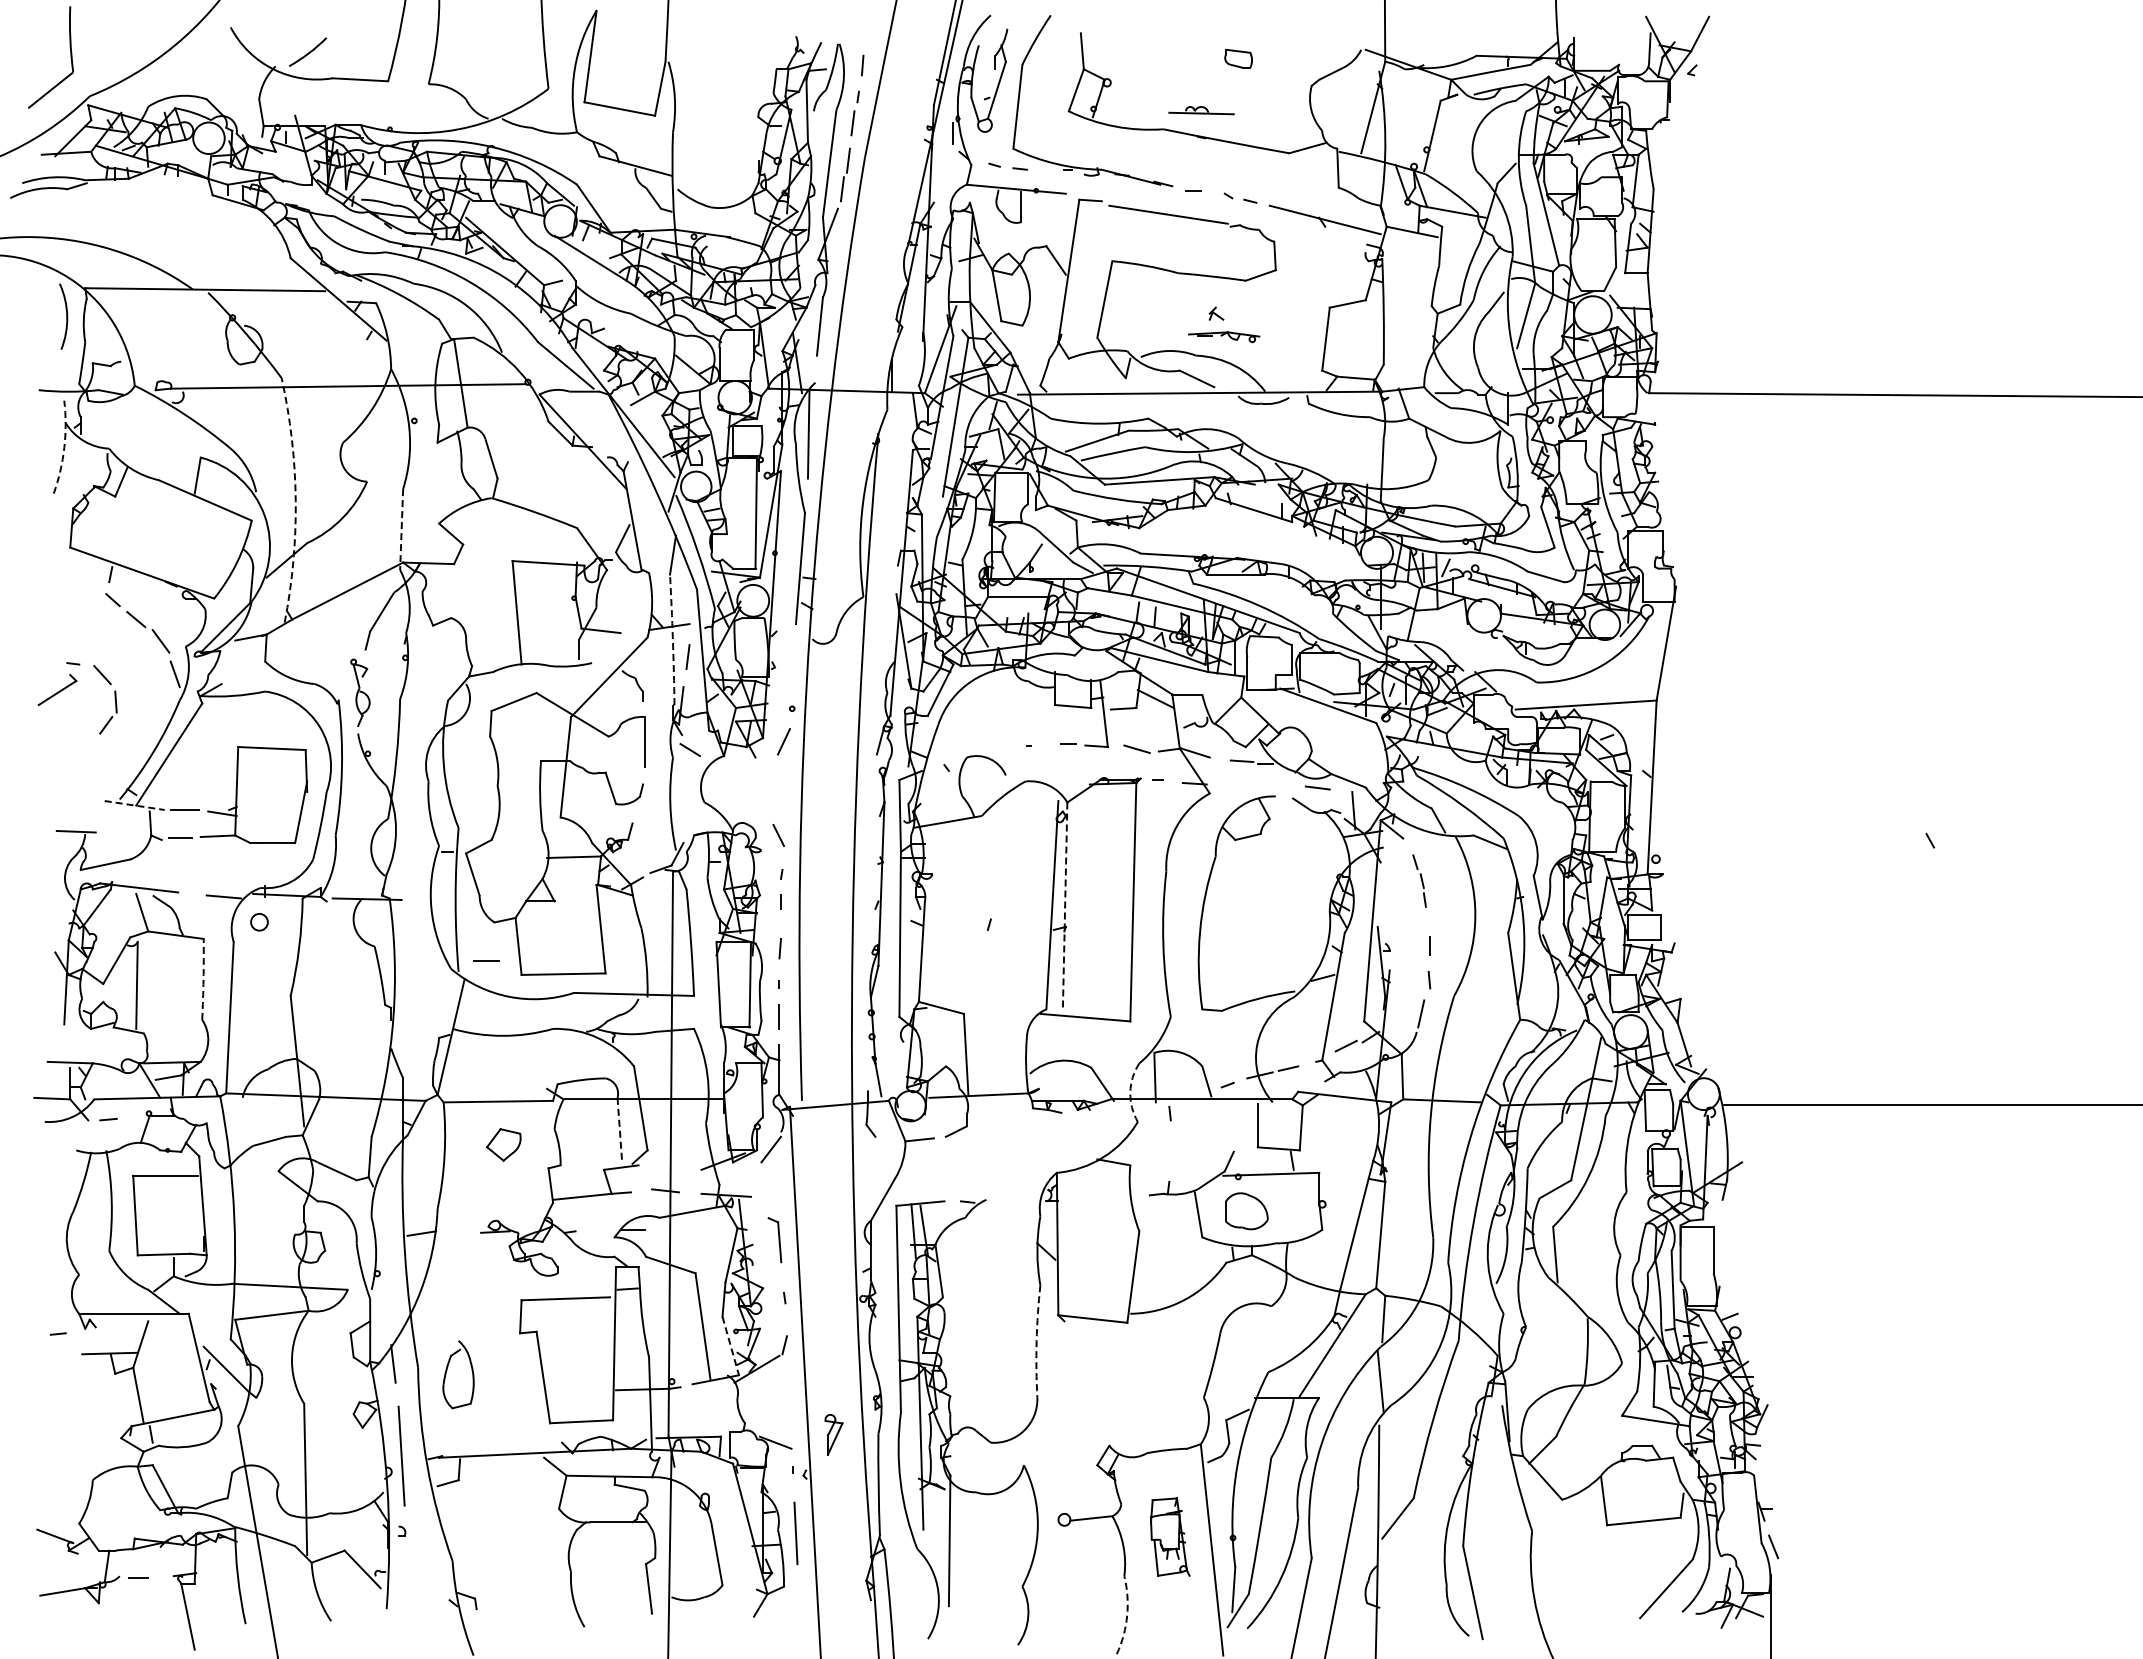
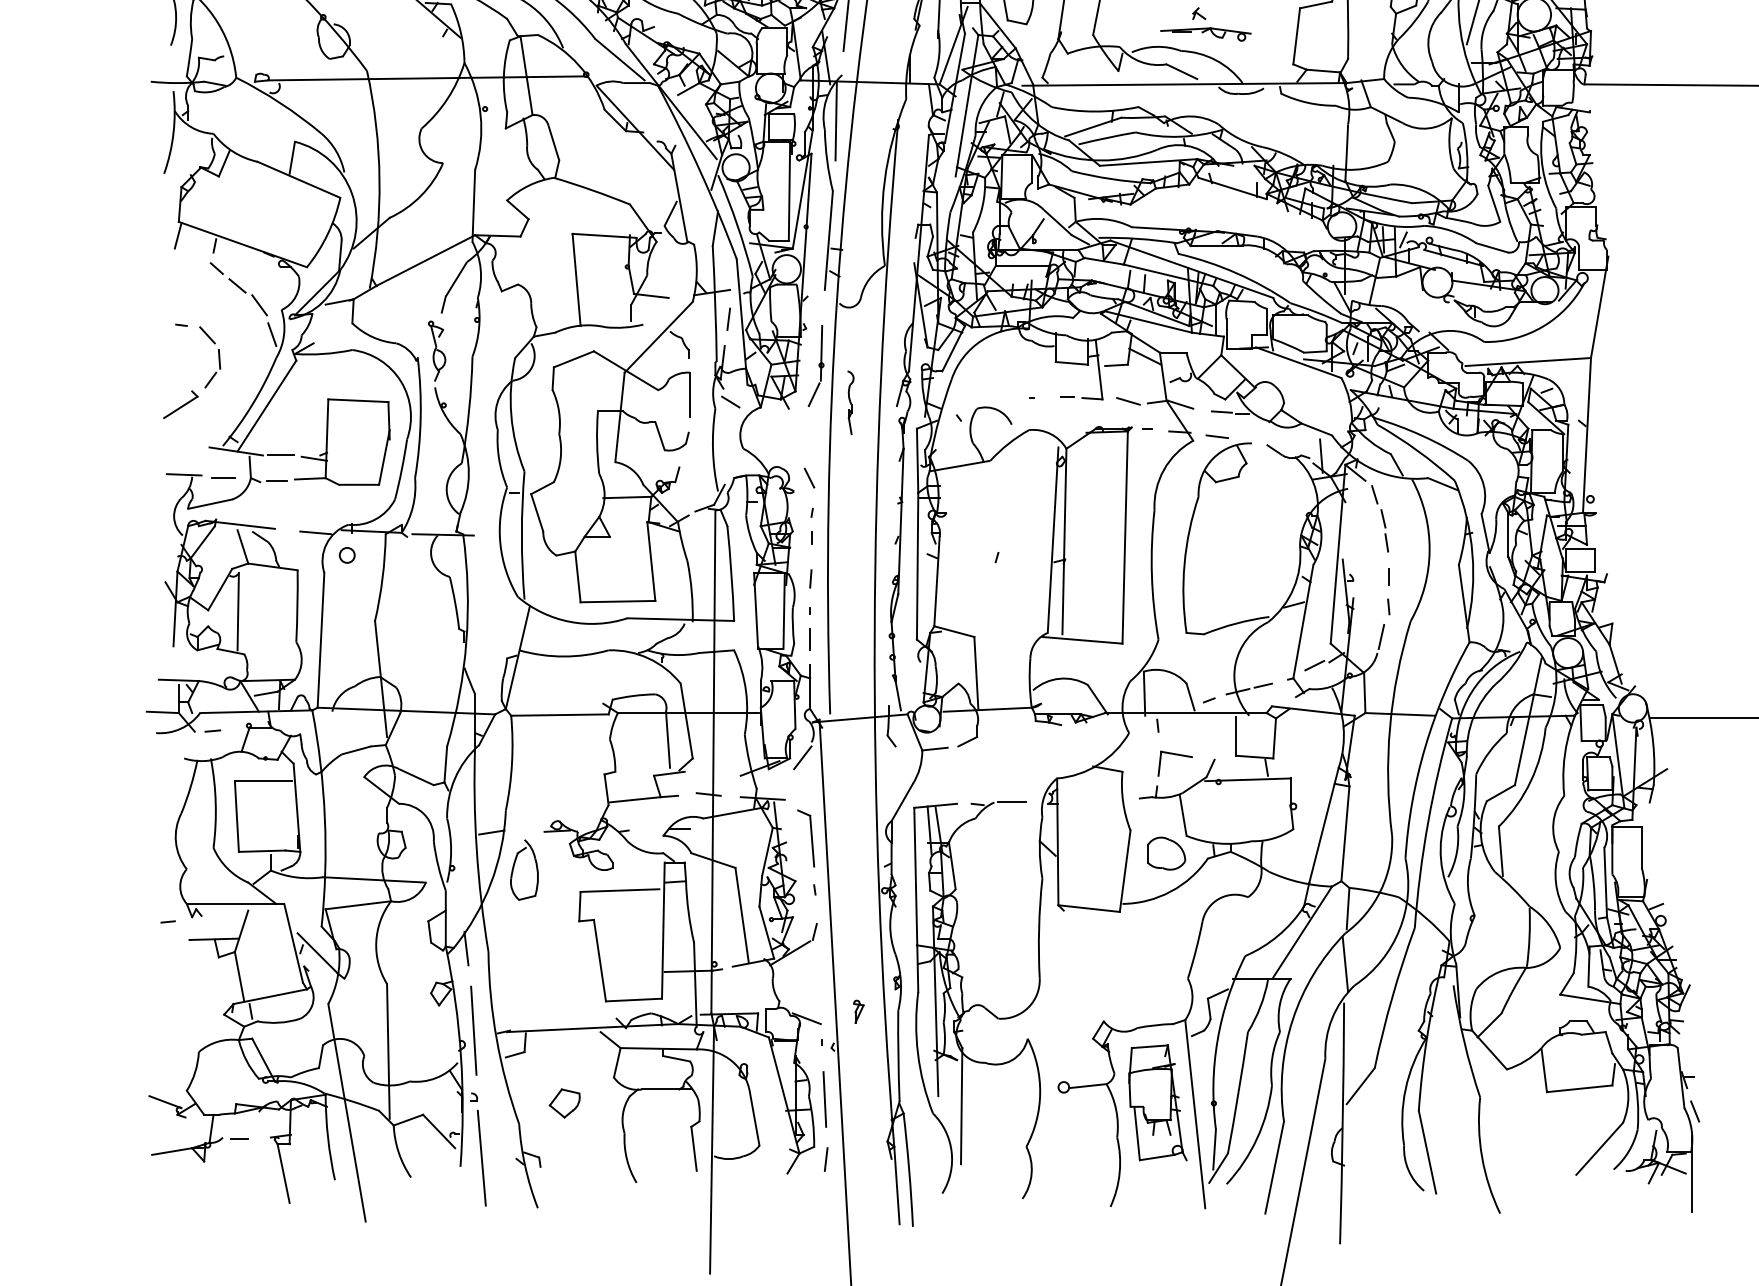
part: (1224, 337) -> (1206, 34), size x1.43
arc: (64, 447) -> (173, 132), dashed -> solid
arc: (295, 500) -> (379, 179), dashed -> solid
line: (401, 529) -> (473, 205), dashed -> solid
line: (69, 563) -> (178, 236), added
arc: (672, 639) -> (714, 303), dashed -> solid
part: (57, 690) -> (180, 405), moved
line: (791, 695) -> (820, 353), added
part: (825, 750) -> (851, 402), added
line: (1317, 787) -> (1217, 436), moved
line: (135, 805) -> (236, 451), dashed -> solid
part: (1419, 880) -> (1379, 518), size x1.43
line: (1065, 907) -> (1064, 542), dashed -> solid
line: (486, 960) -> (223, 477), moved
arc: (203, 979) -> (297, 606), dashed -> solid
arc: (1130, 1092) -> (1122, 706), dashed -> solid
line: (619, 1129) -> (667, 739), dashed -> solid
part: (503, 1144) -> (564, 1103), moved
part: (1193, 1147) -> (1178, 755), added
line: (1006, 1199) -> (1012, 802), added
part: (1246, 1211) -> (1166, 853), moved
part: (774, 1239) -> (805, 837), size x1.43
arc: (1036, 1341) -> (1038, 928), dashed -> solid
line: (730, 1346) -> (766, 933), dashed -> solid
part: (447, 1370) -> (514, 866), moved
part: (834, 1434) -> (859, 1011), size x0.62
part: (1170, 1536) -> (1158, 1102), size x1.67
line: (410, 1599) -> (481, 1158), added
line: (796, 1600) -> (825, 1159), added
arc: (1127, 1615) -> (1119, 1172), dashed -> solid

